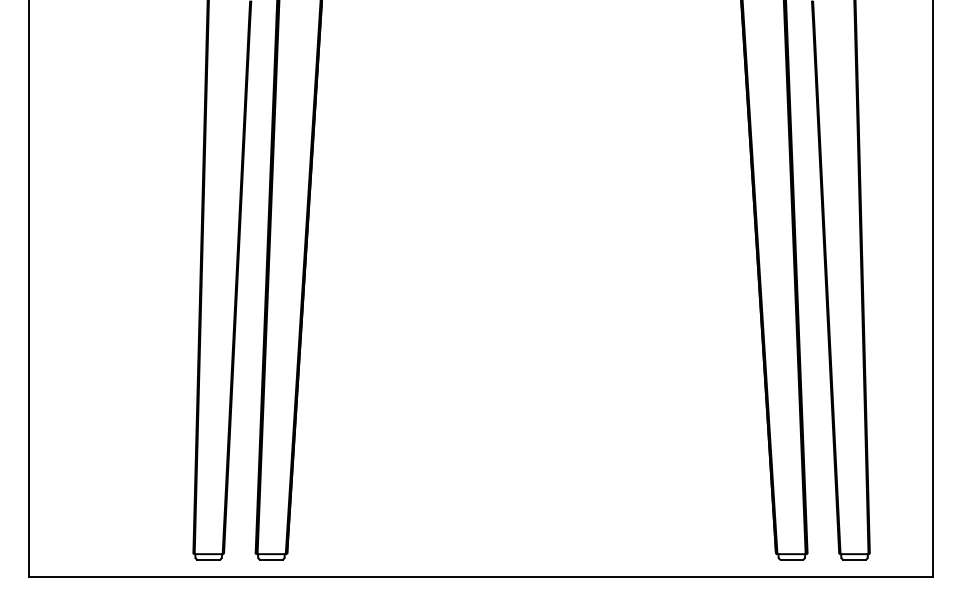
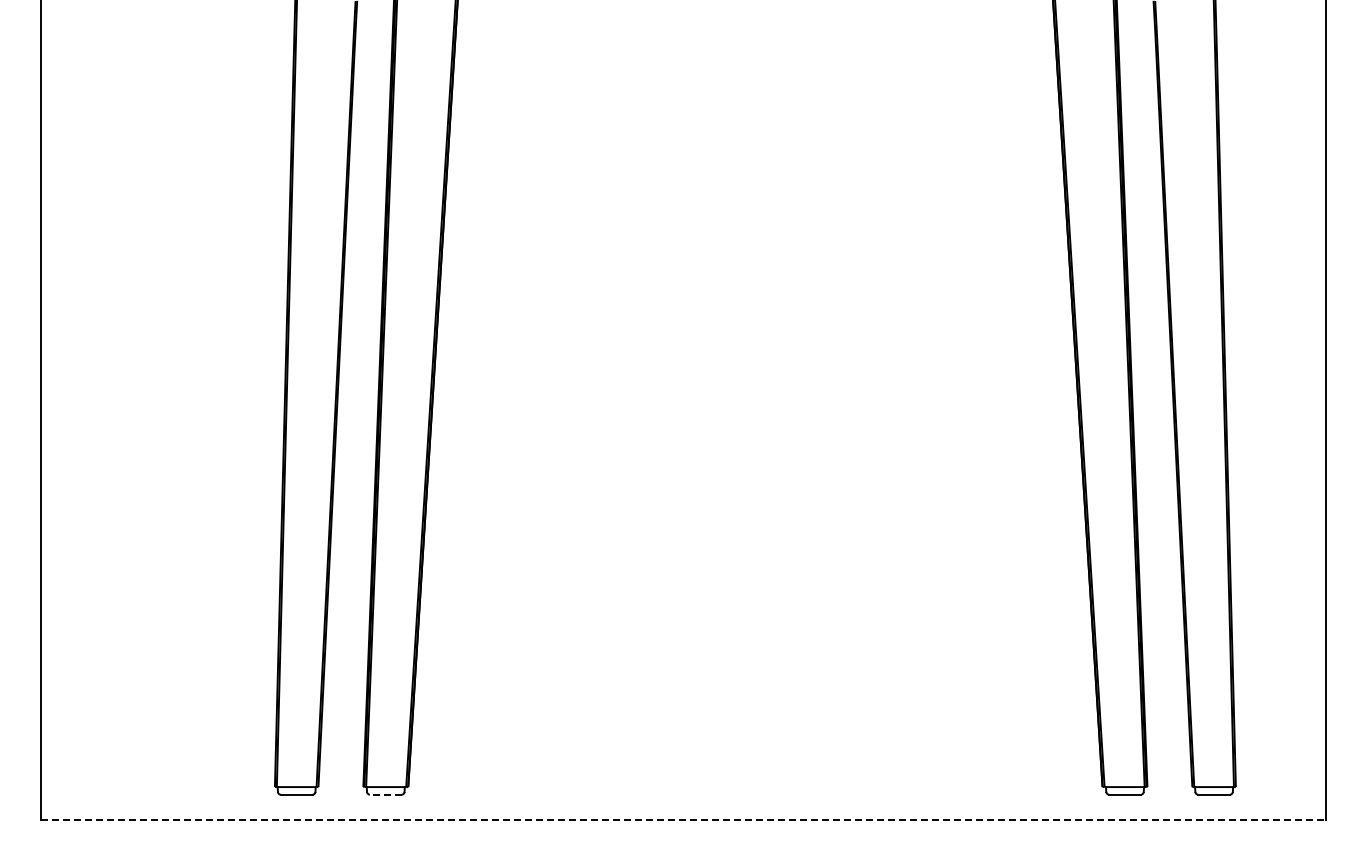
line: (271, 559) -> (385, 794), solid -> dashed
line: (481, 576) -> (683, 819), solid -> dashed

